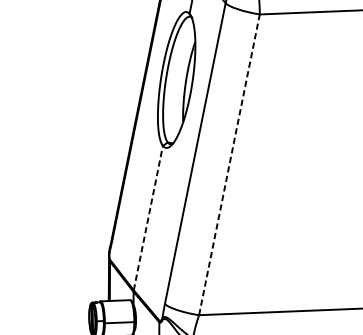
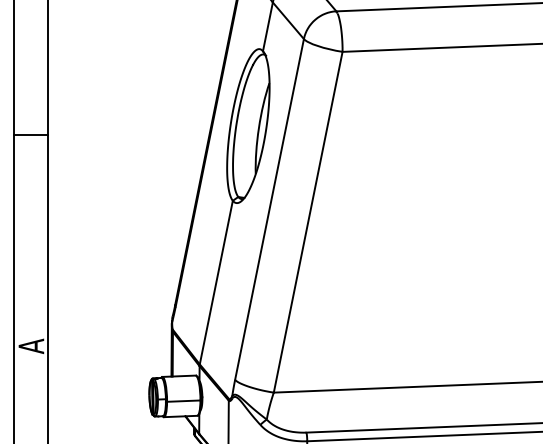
line: (229, 165) -> (308, 222), dashed -> solid
line: (148, 218) -> (216, 282), dashed -> solid

